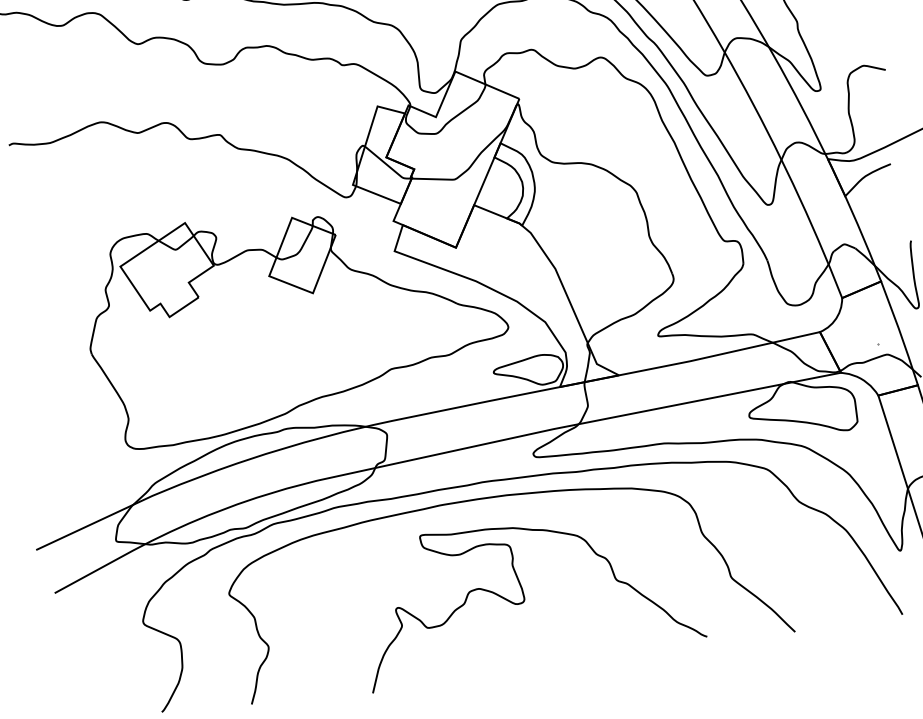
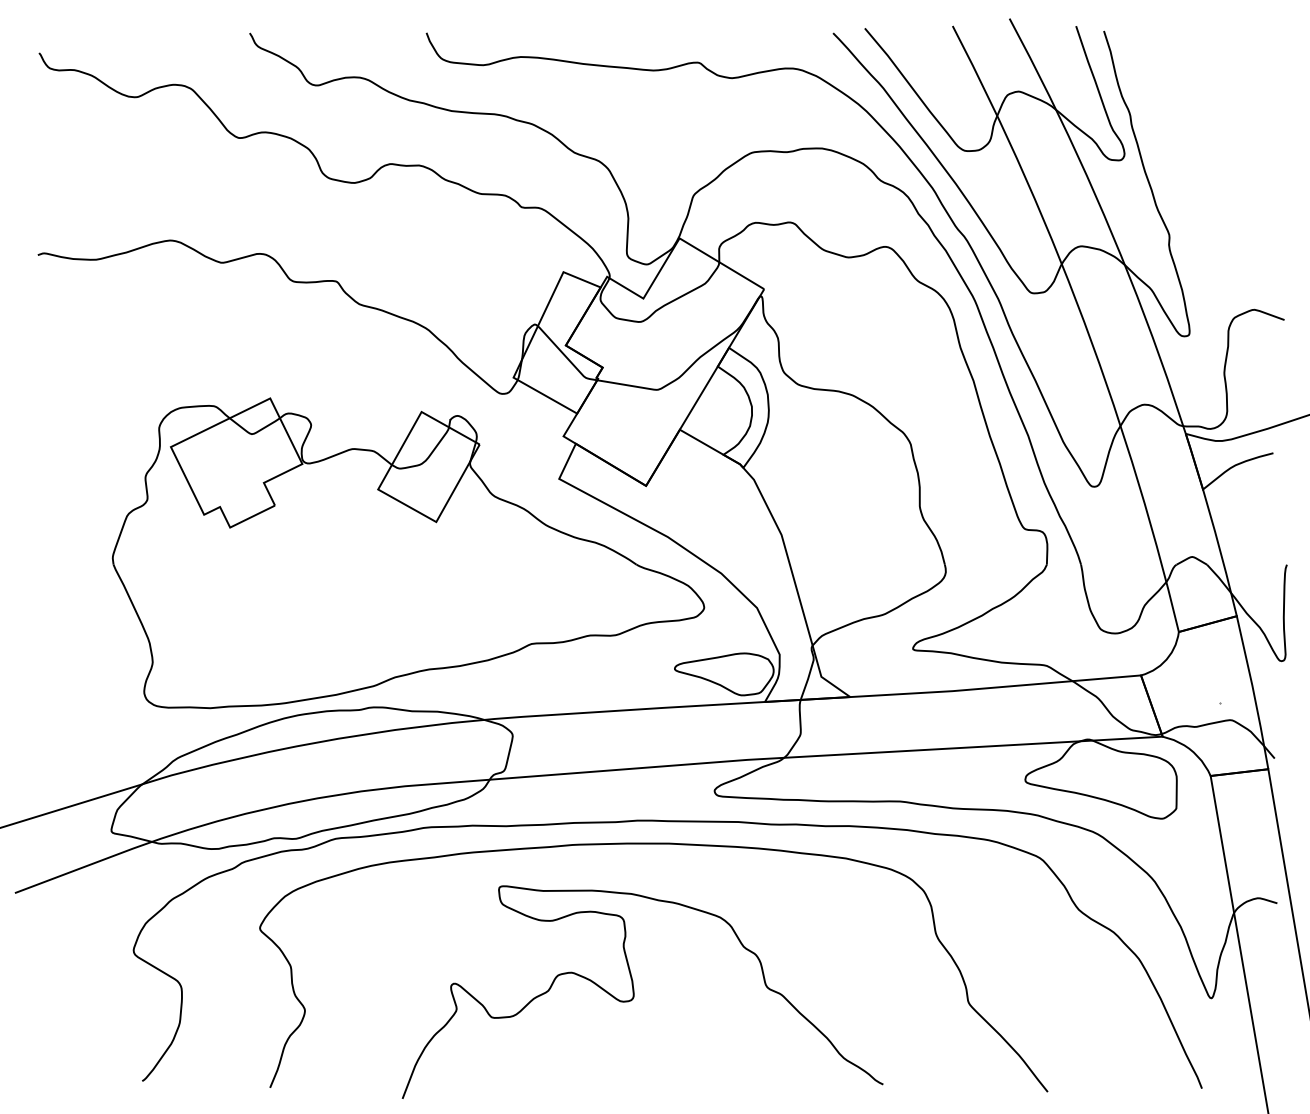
curve: (524, 595) -> (634, 991), moved

